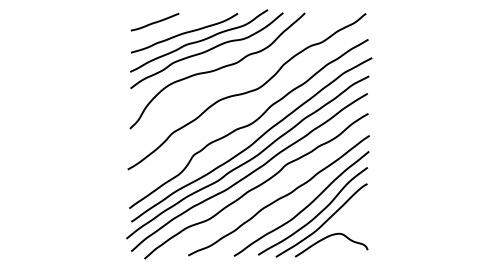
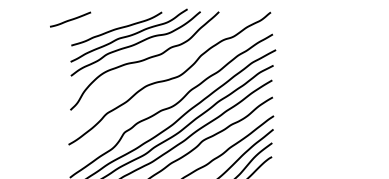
line: (154, 21) -> (70, 19), moved

